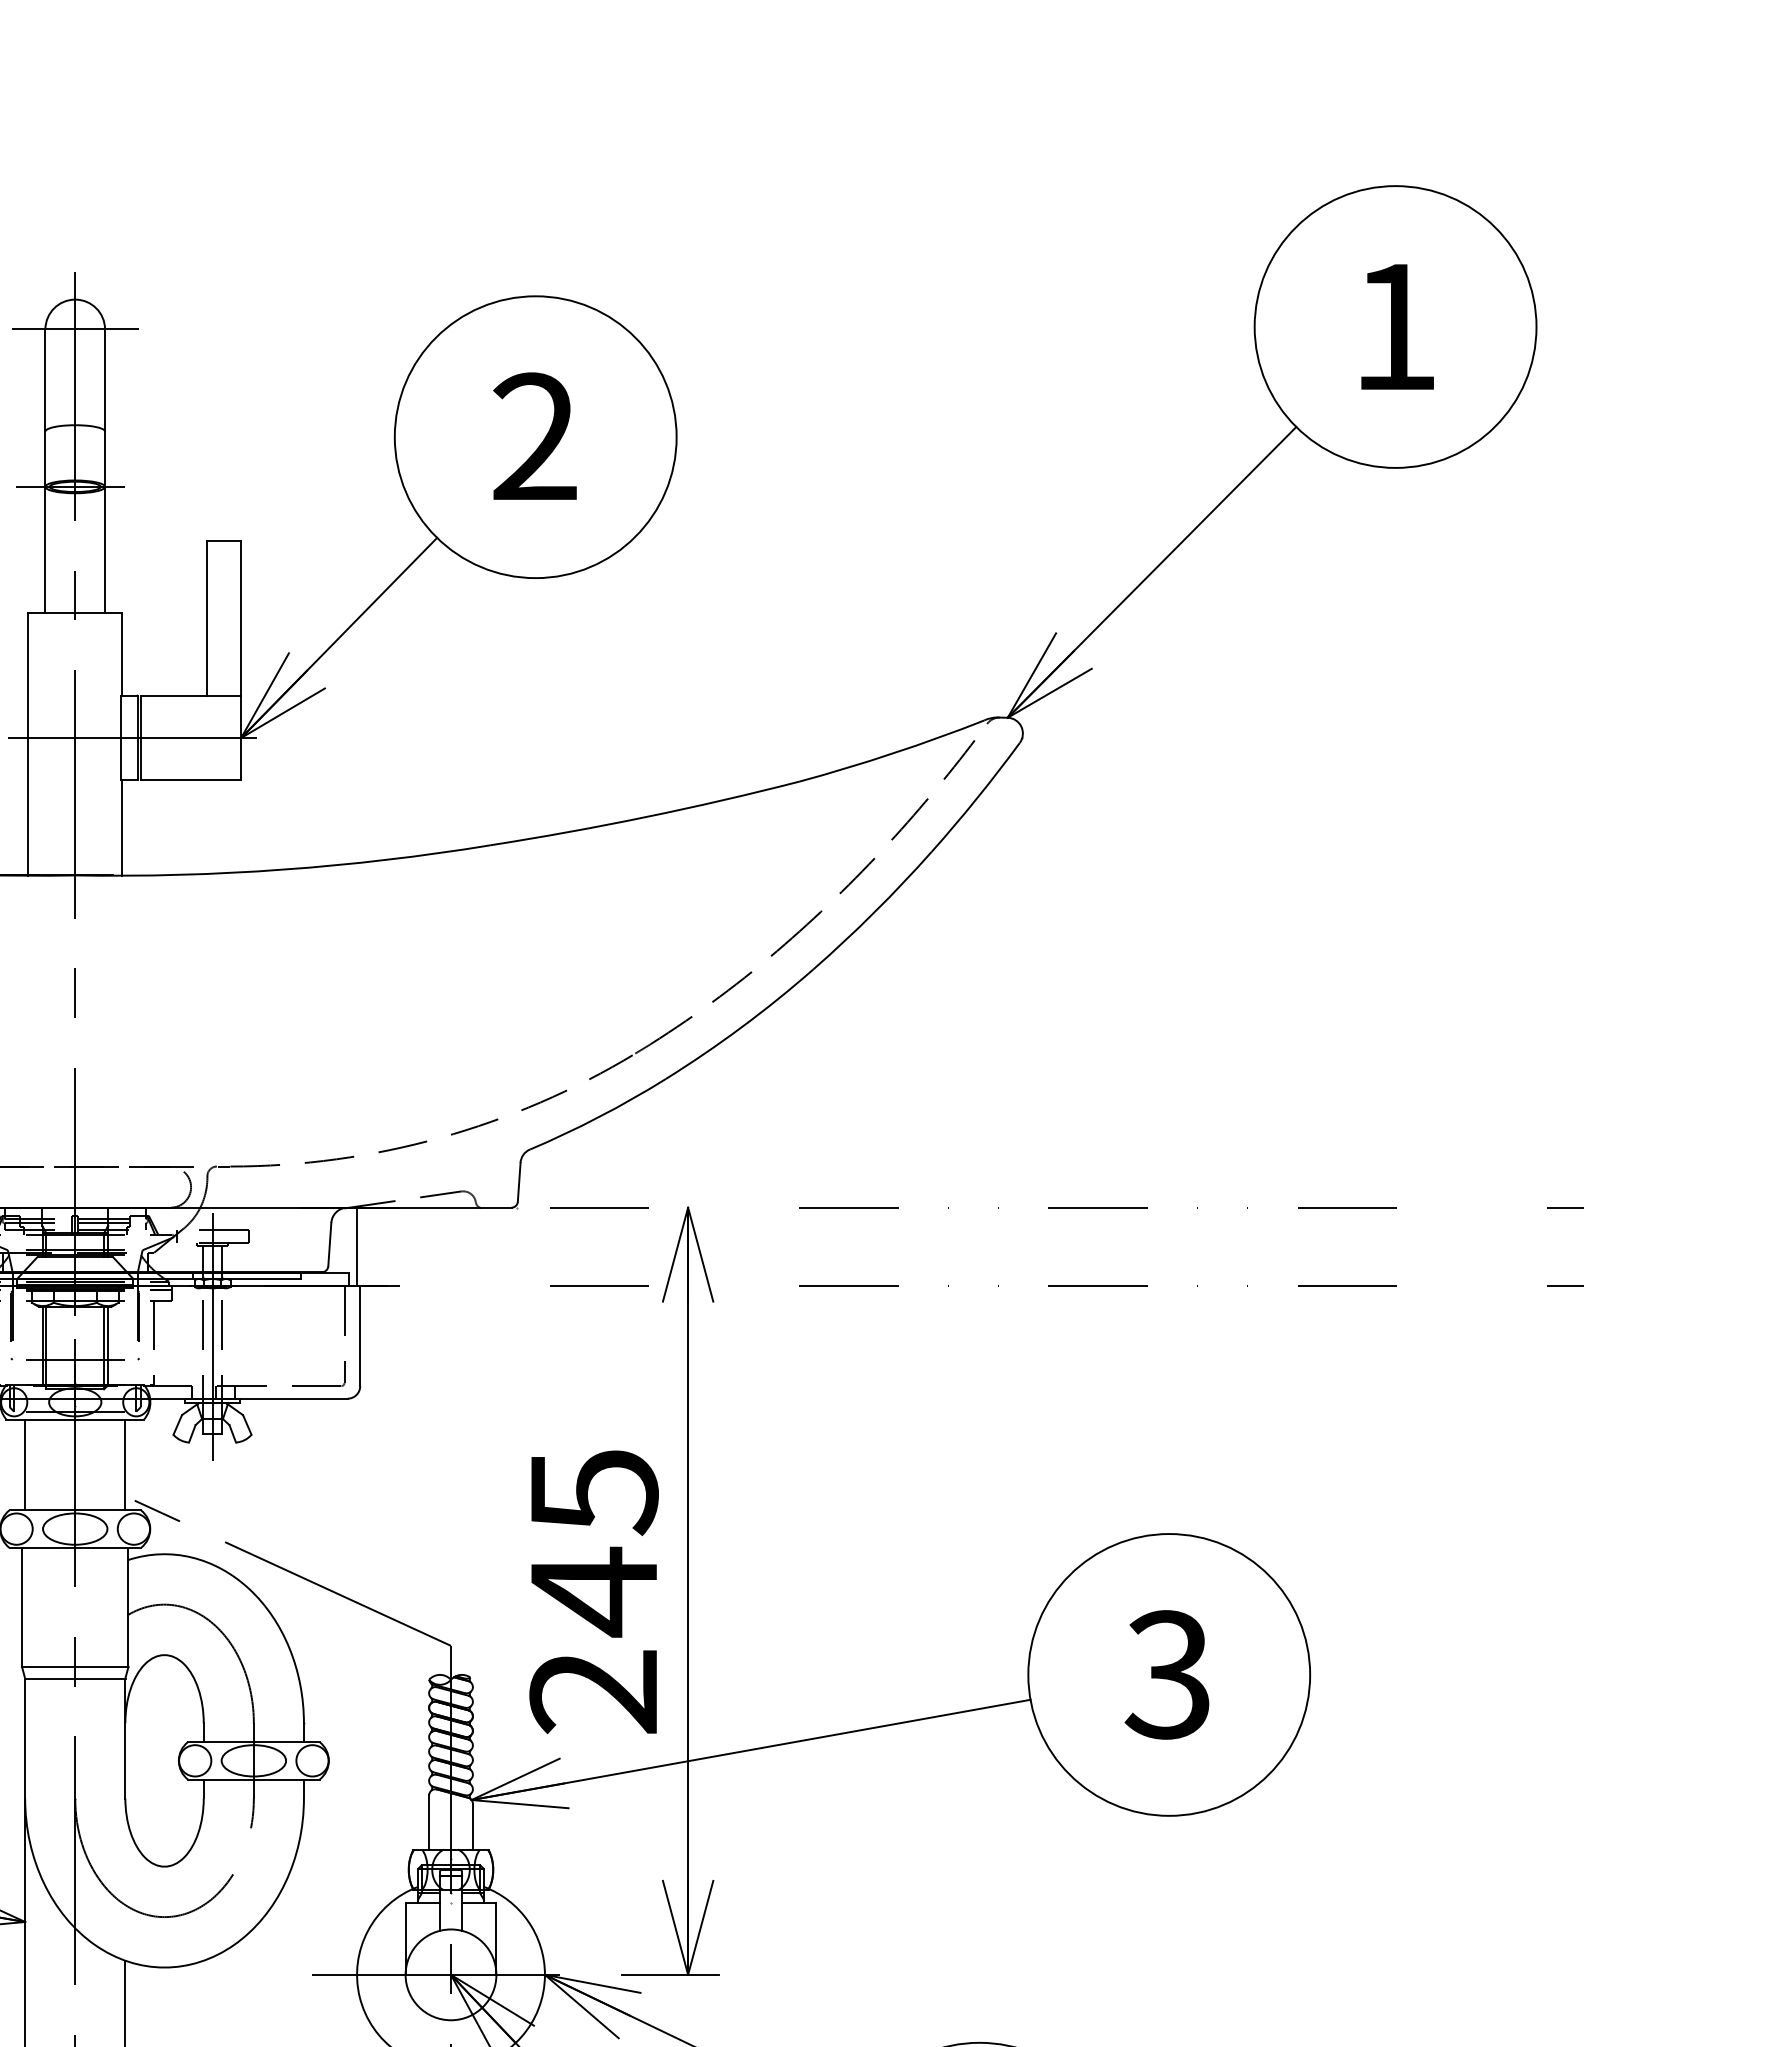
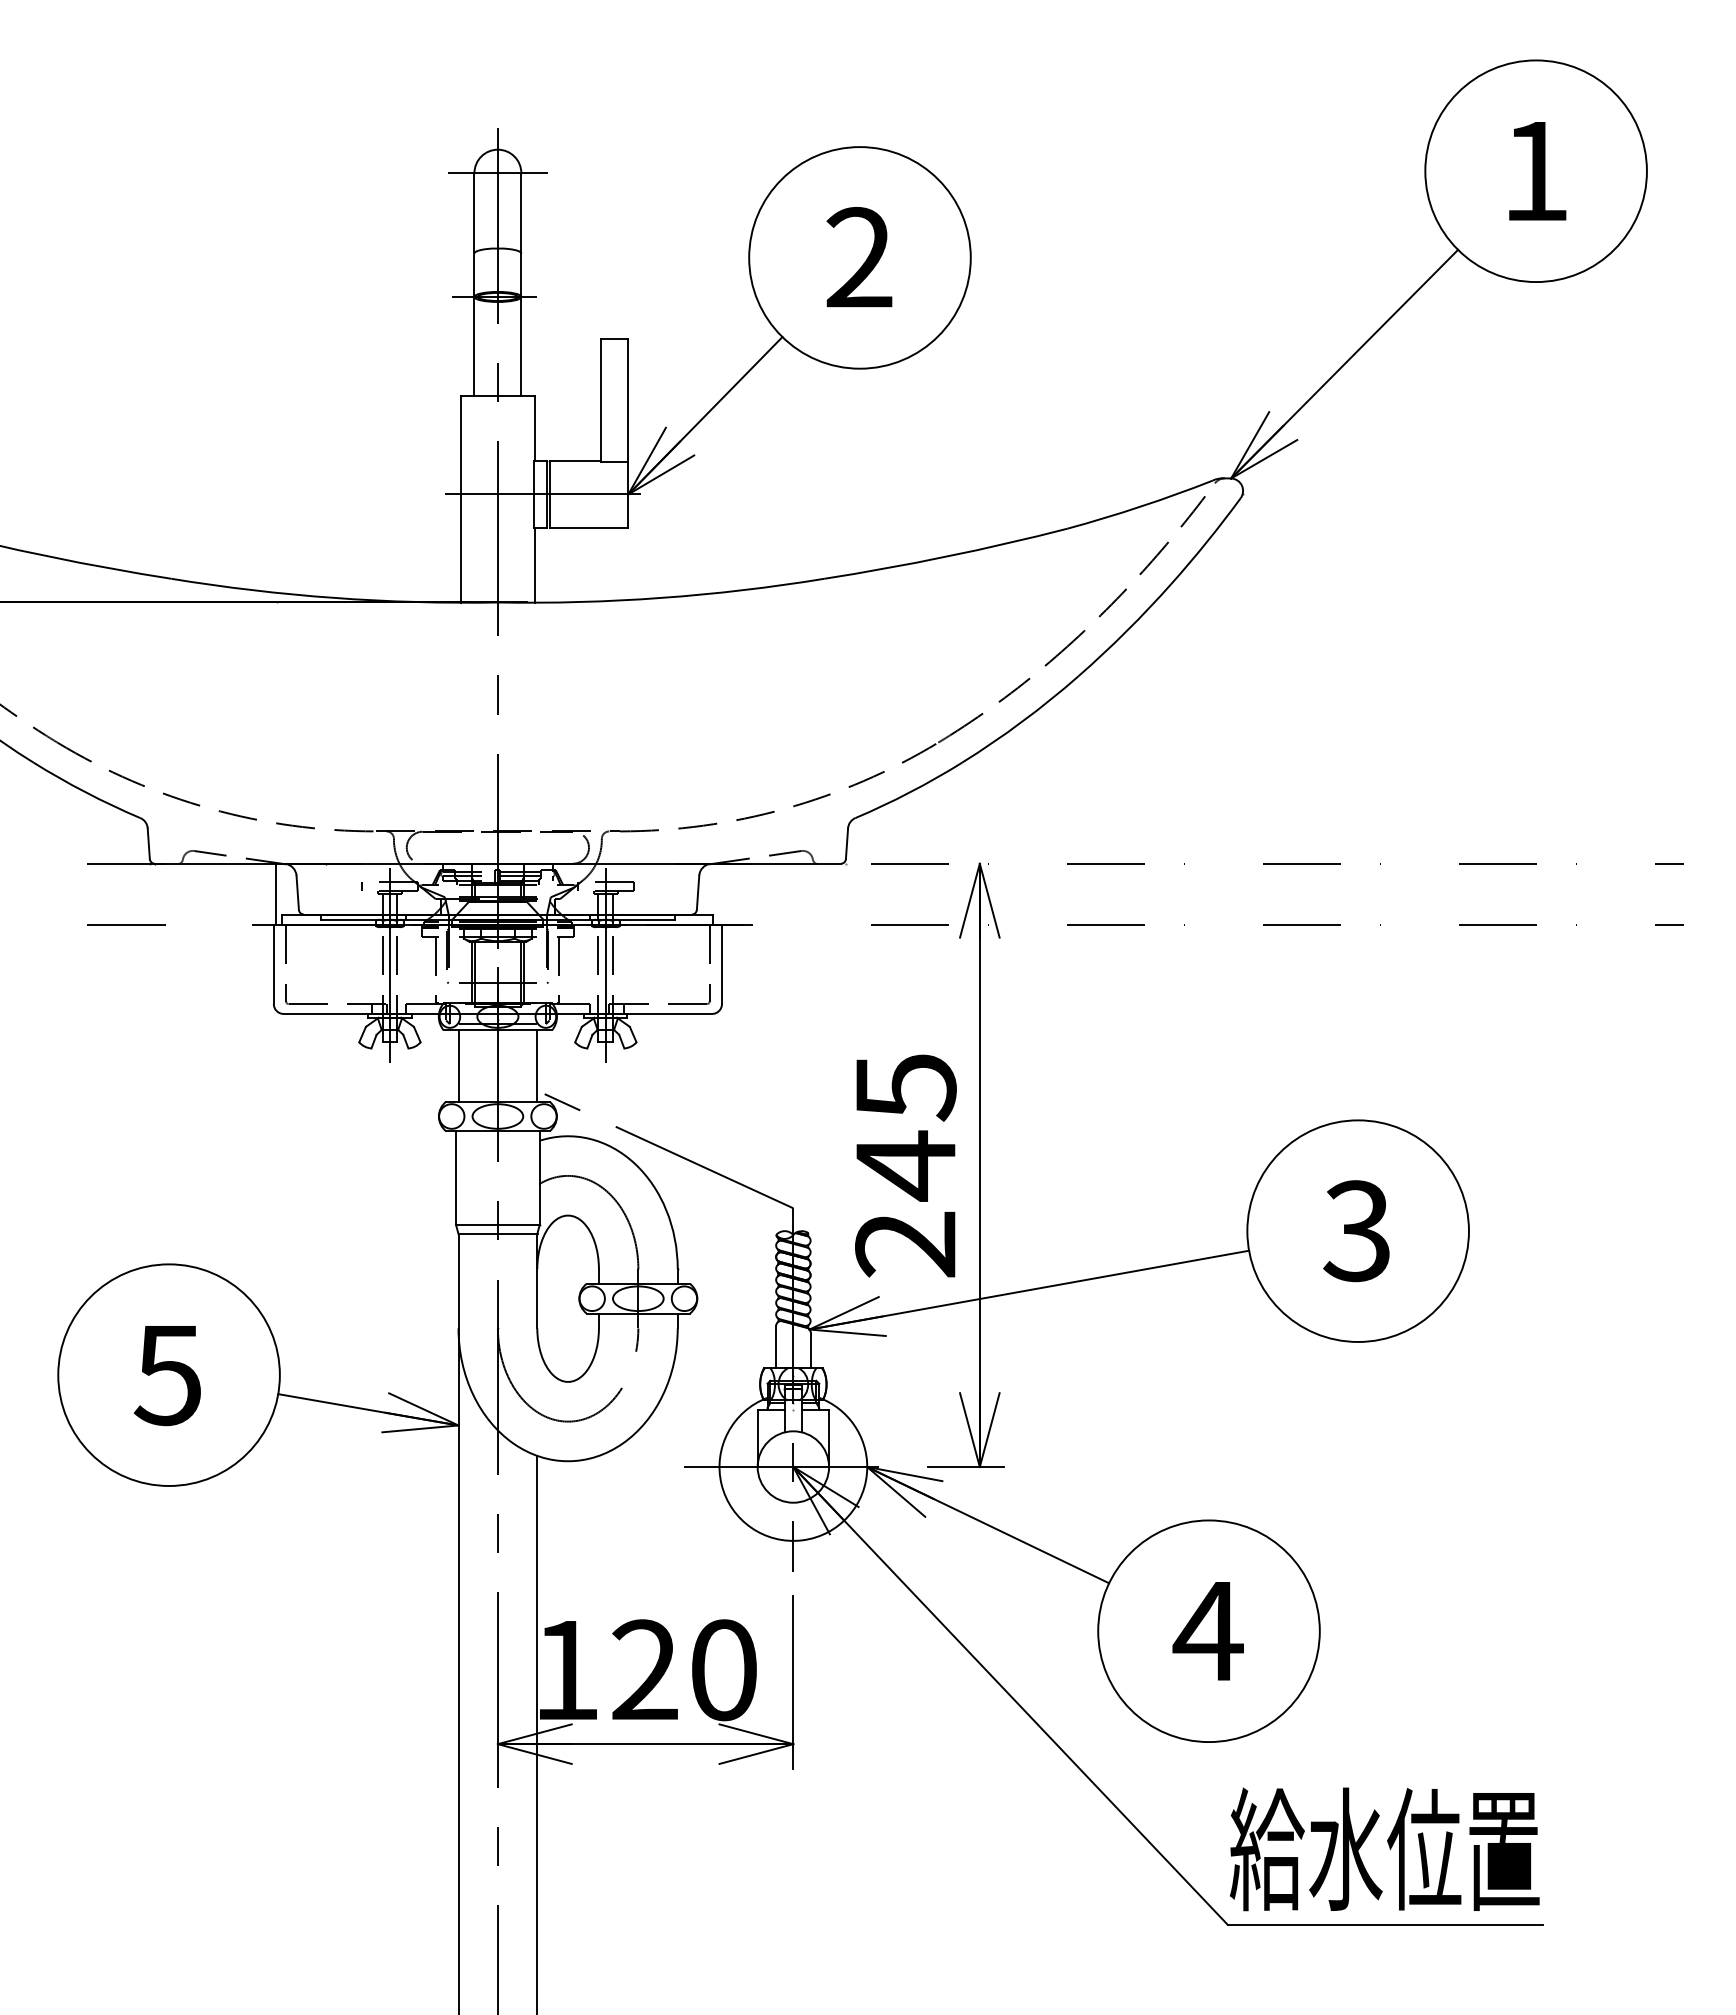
line: (357, 1246) -> (719, 894), removed

